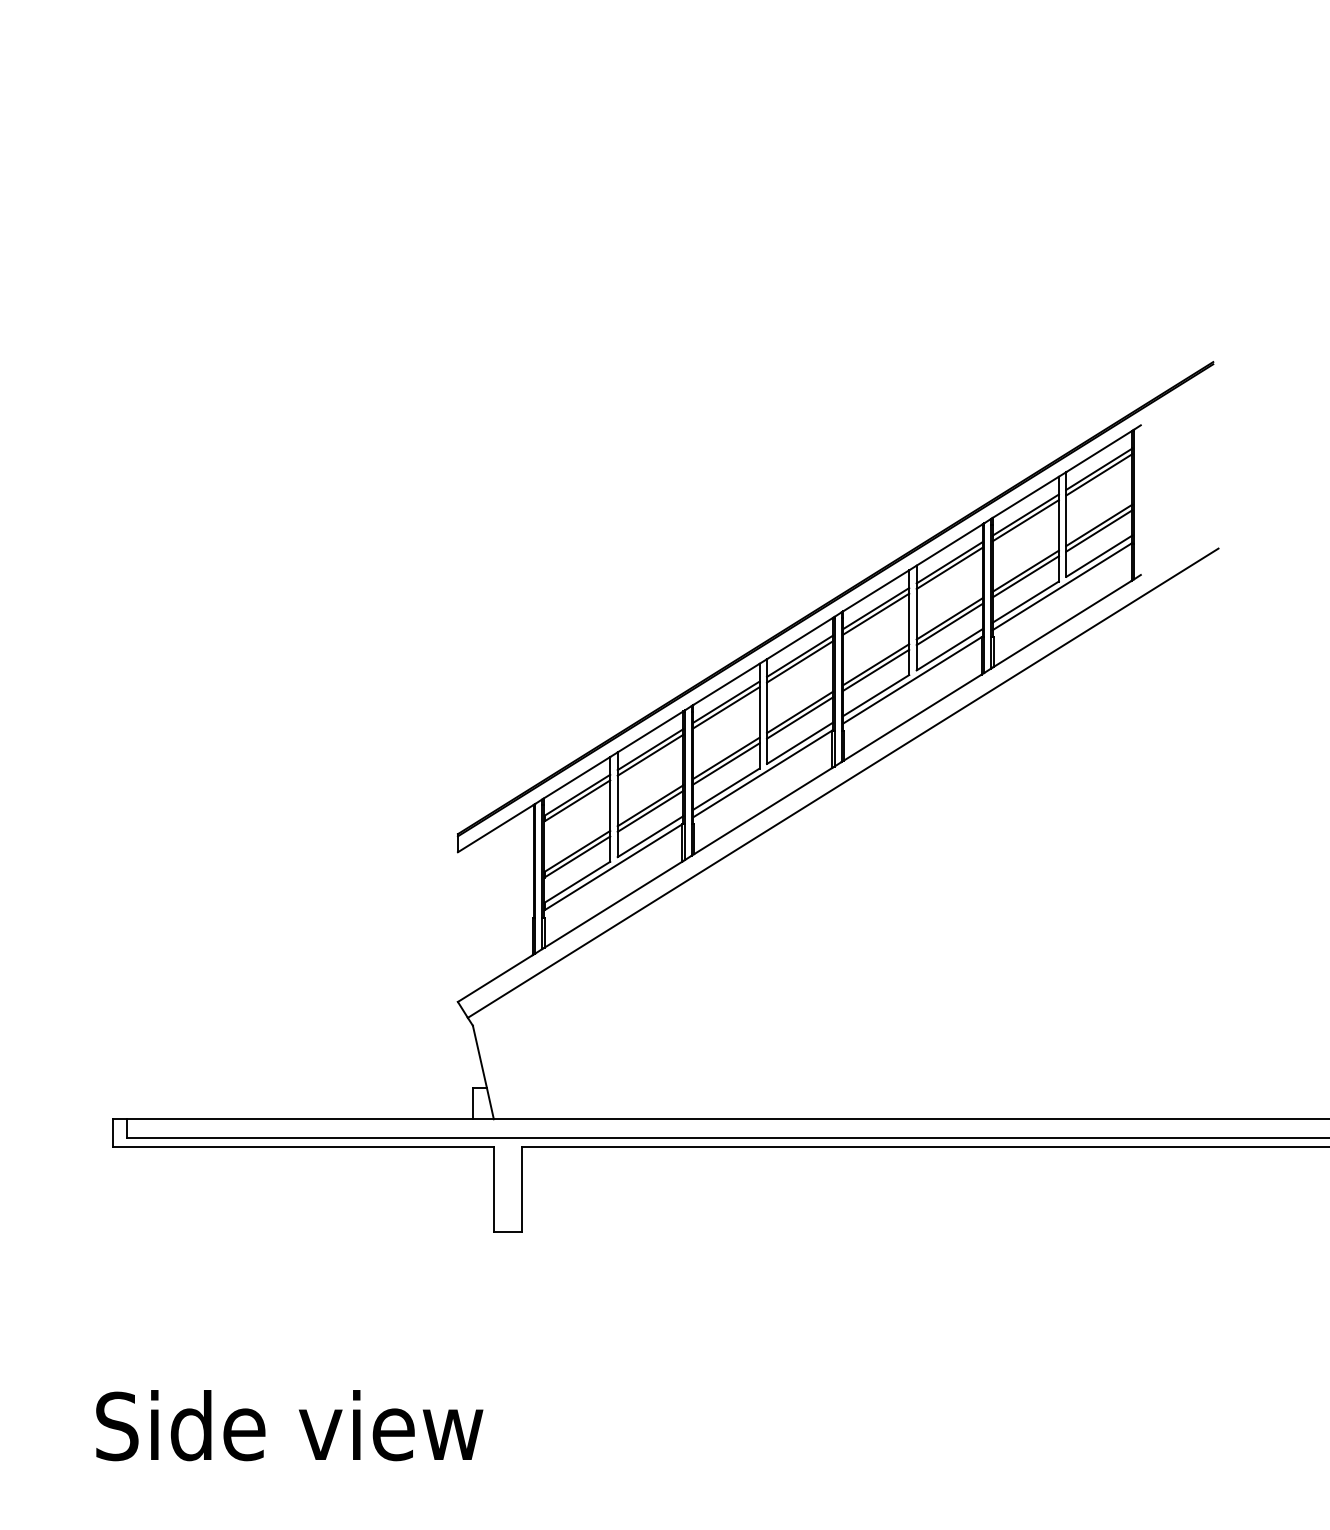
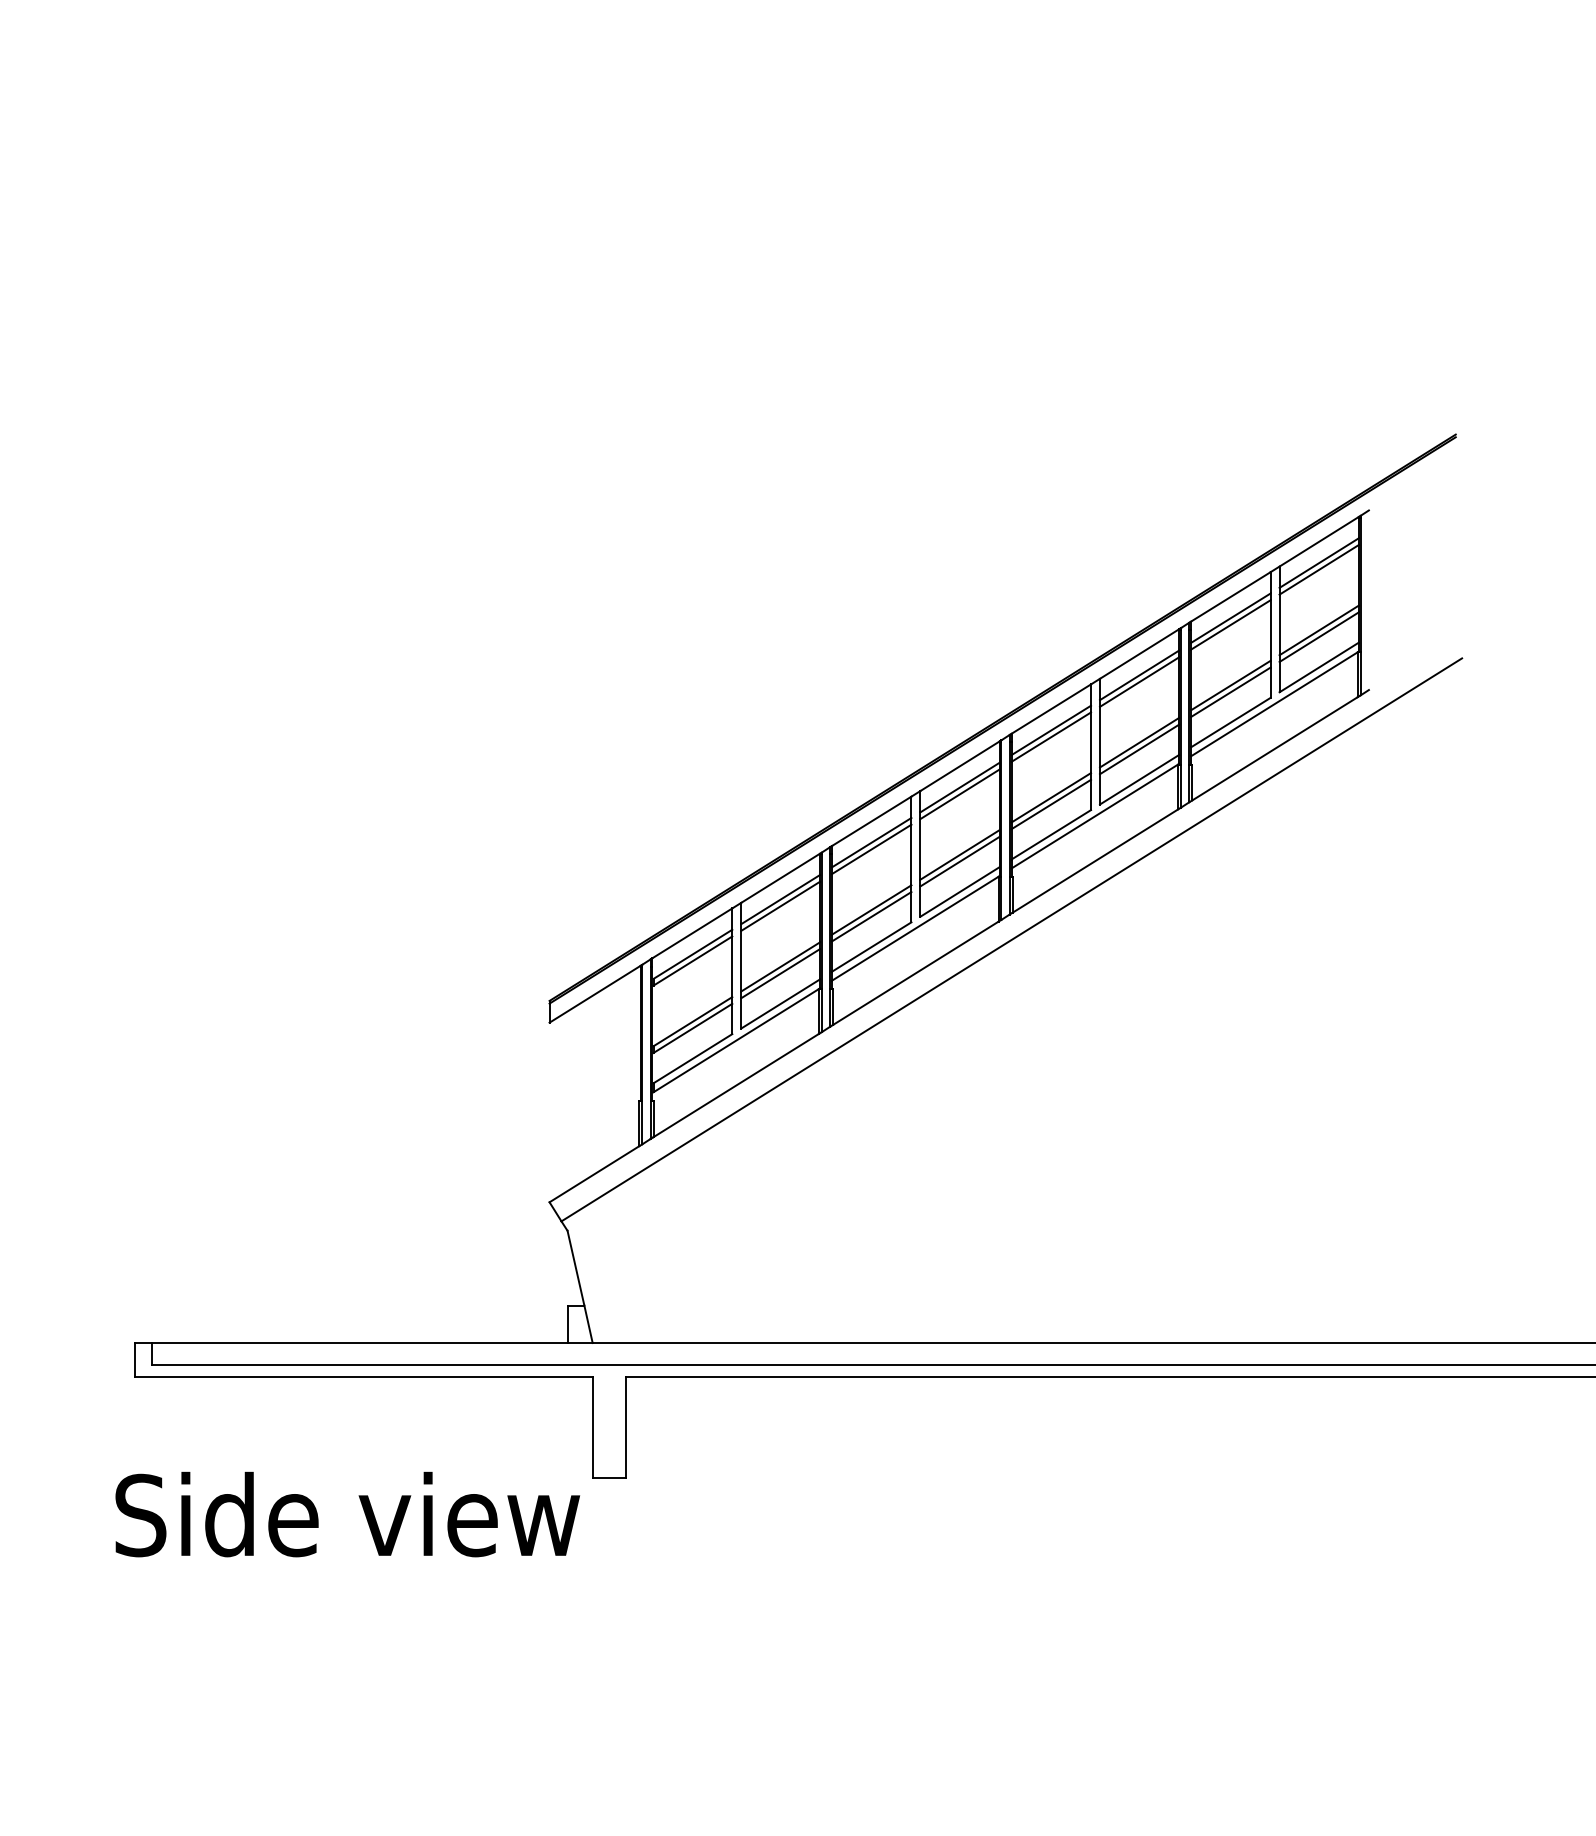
text: (289, 1425) -> (347, 1514), moved

